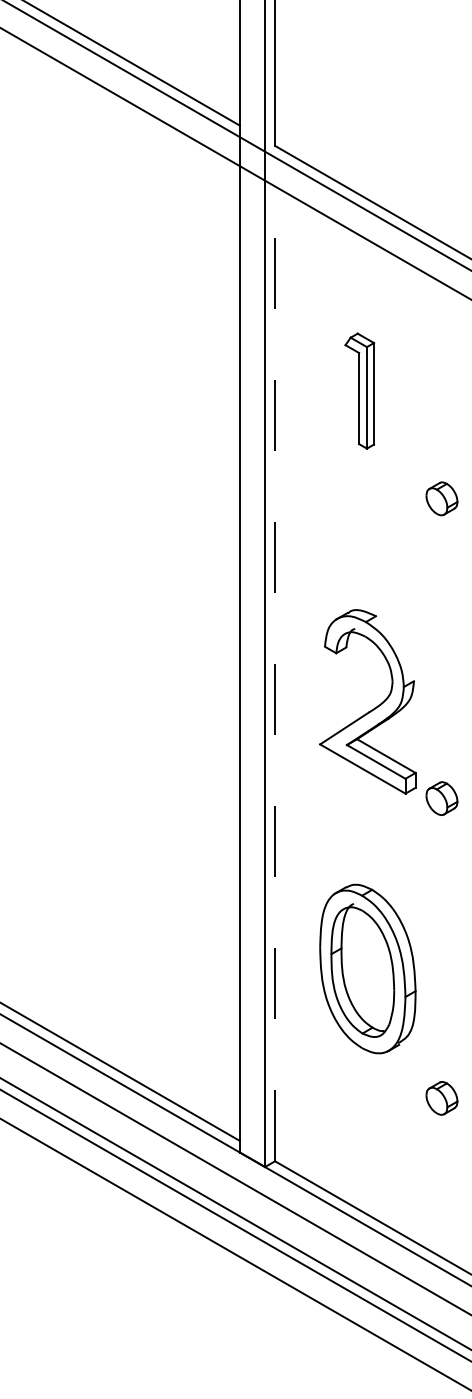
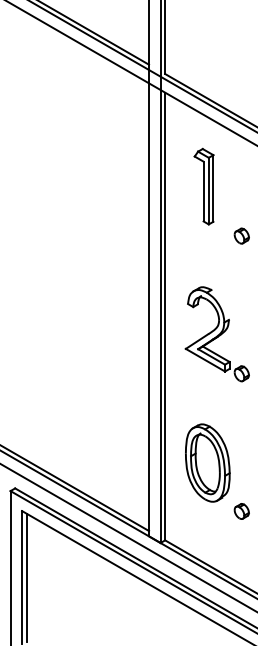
part: (358, 390) -> (203, 186), size x1.43
line: (275, 673) -> (165, 316), dashed -> solid
part: (367, 967) -> (207, 462), moved

